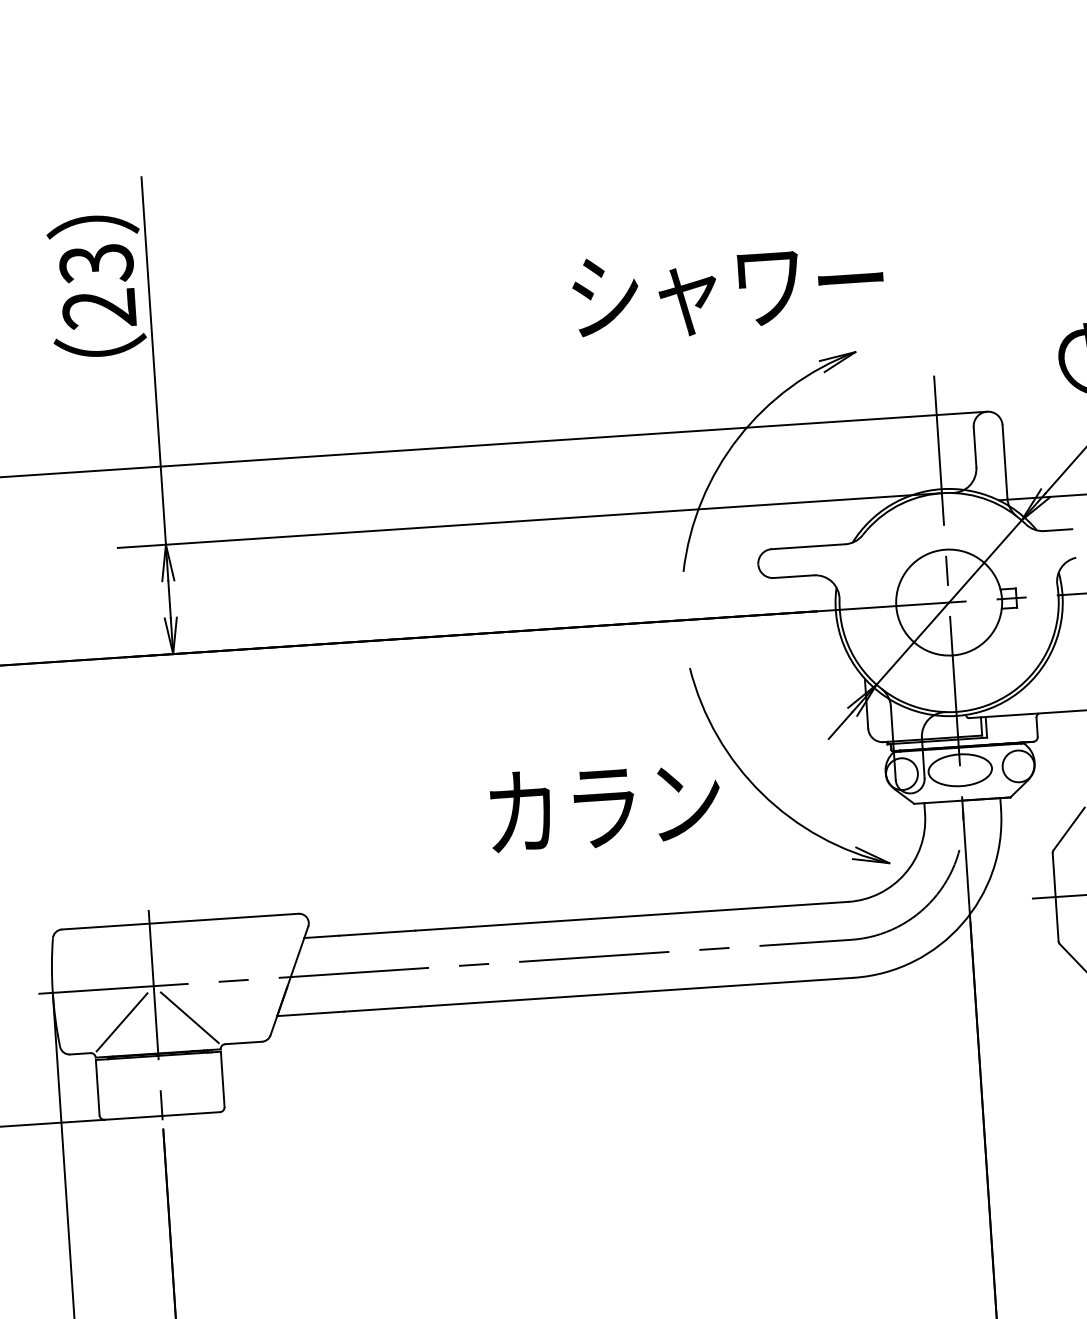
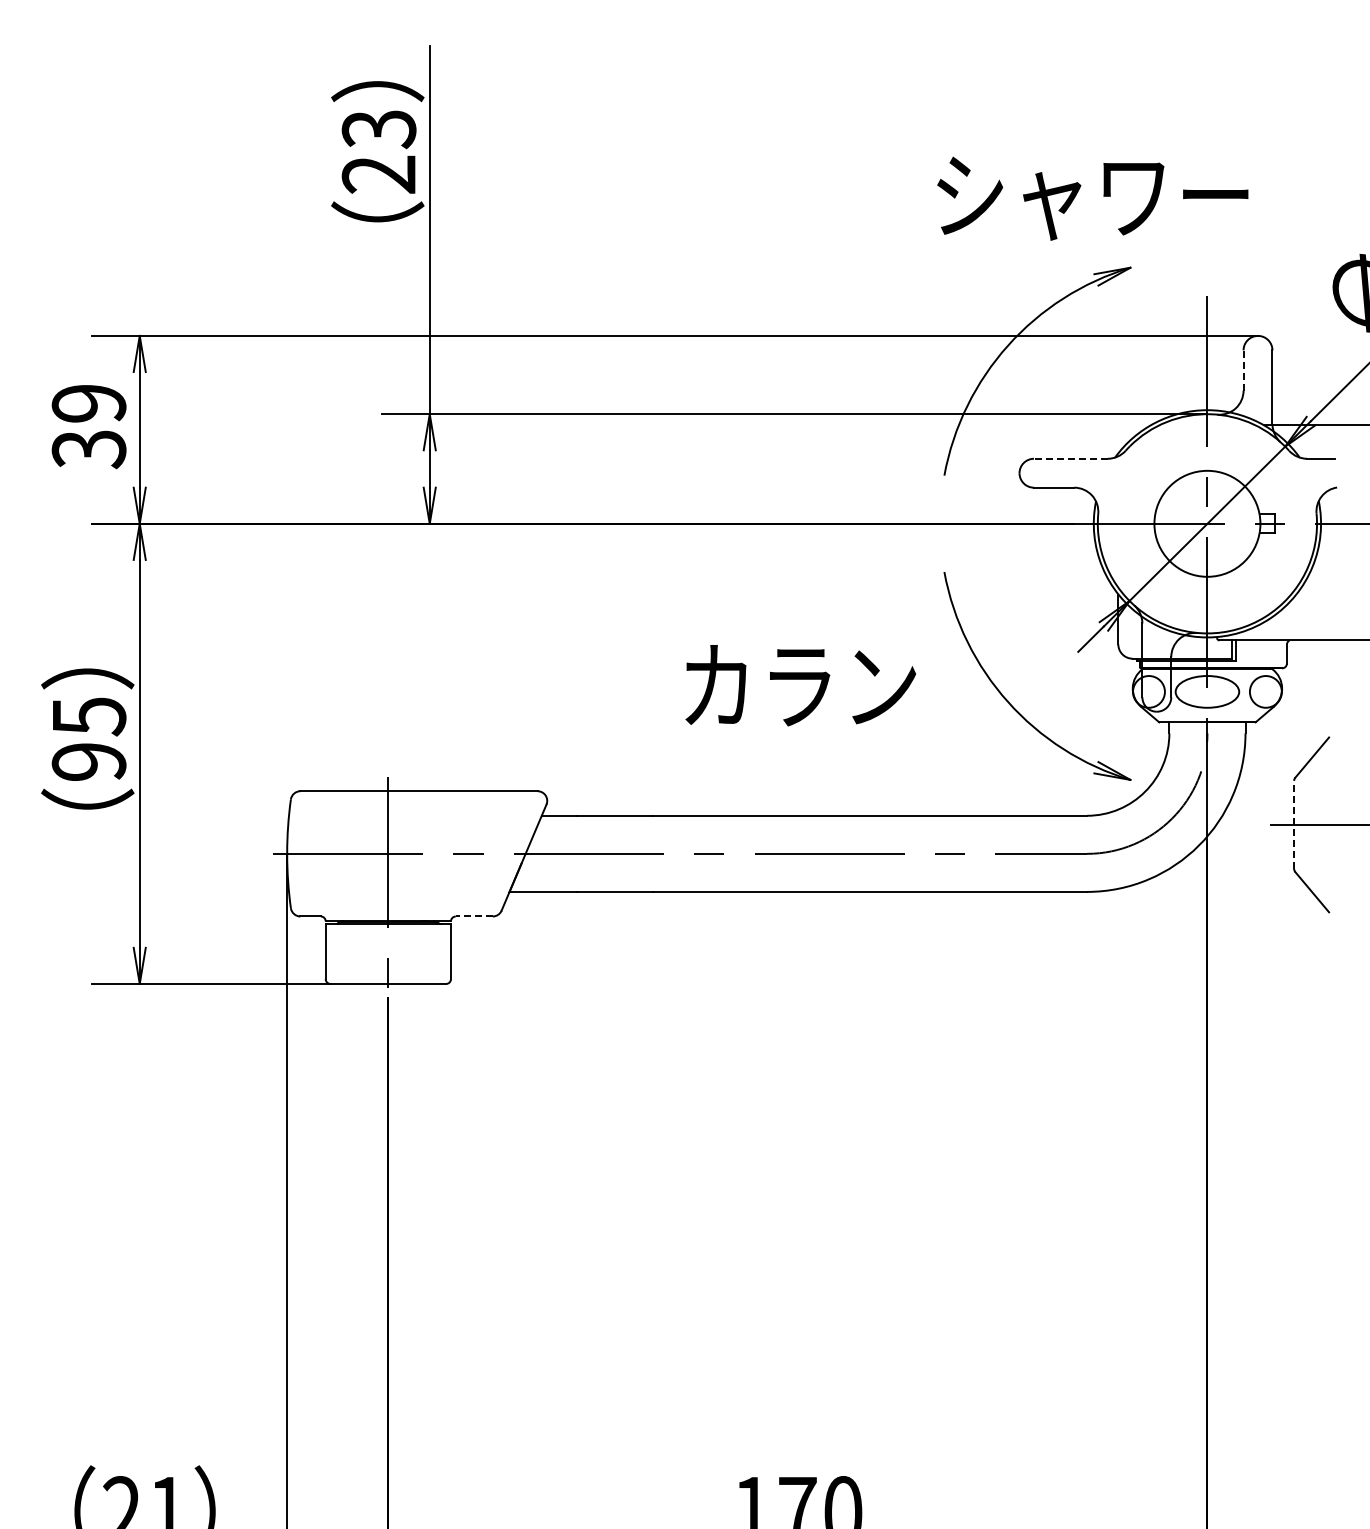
text: (728, 291) -> (1092, 198), moved
line: (974, 447) -> (1243, 370), solid -> dashed
line: (808, 546) -> (1070, 458), solid -> dashed
text: (604, 806) -> (800, 685), moved
line: (1055, 896) -> (1294, 824), solid -> dashed
line: (190, 1017) -> (422, 887), removed
line: (122, 1021) -> (354, 887), removed
line: (242, 1043) -> (473, 916), solid -> dashed

